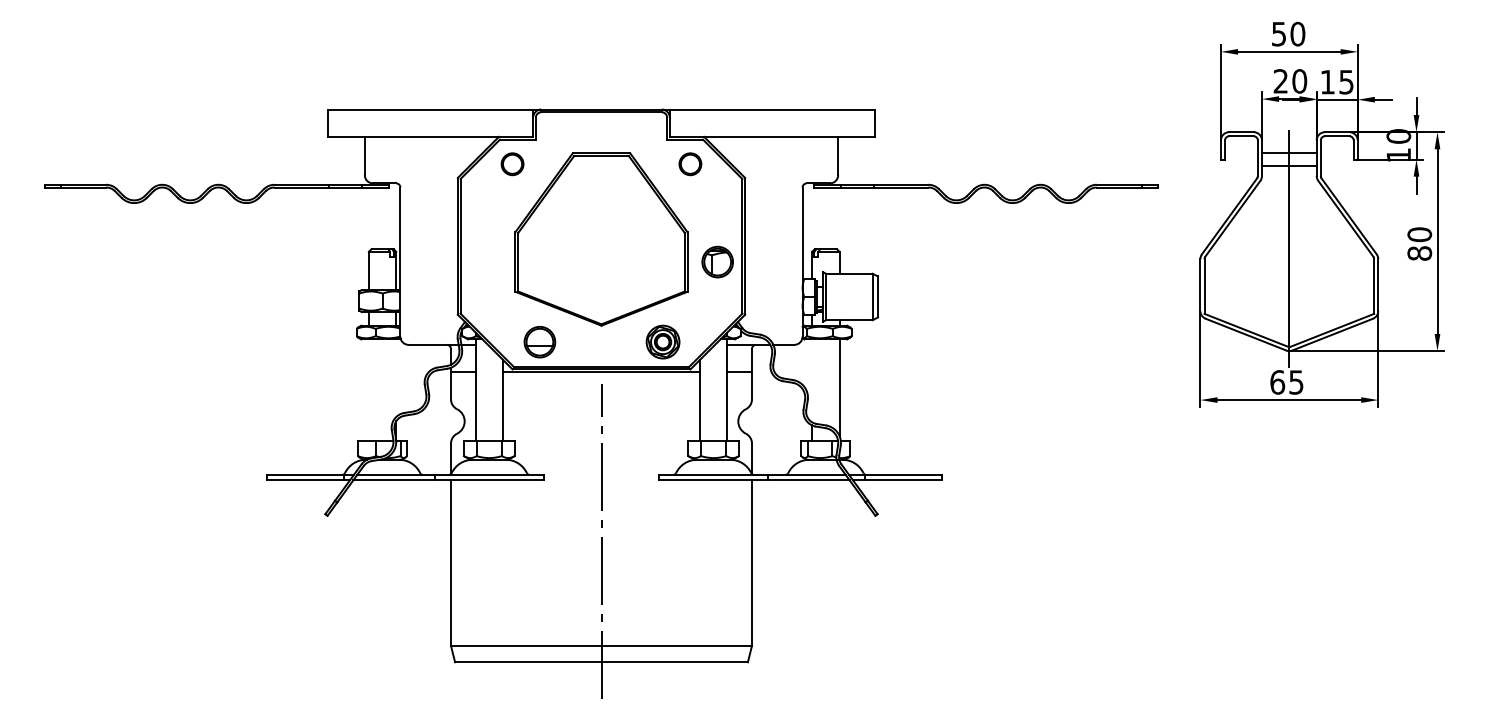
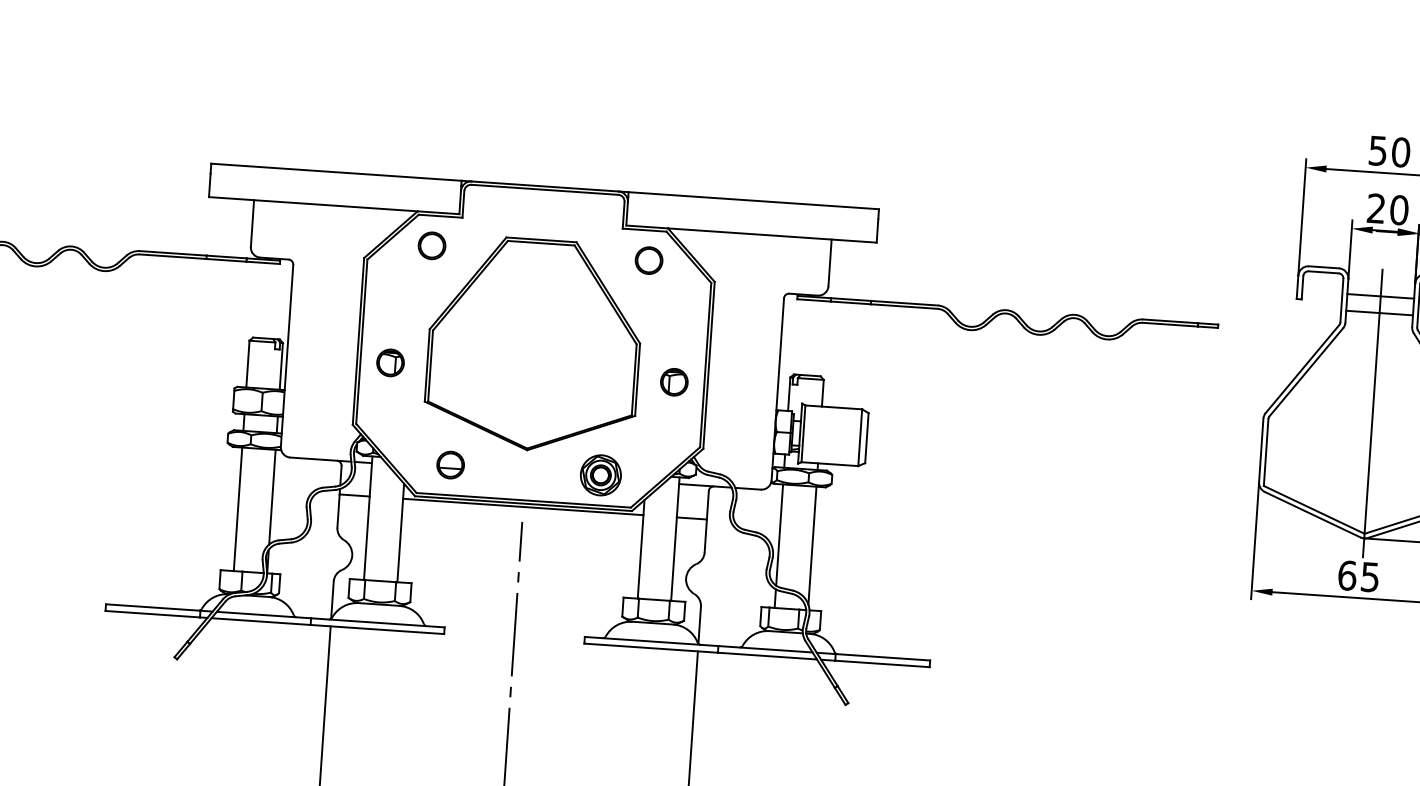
part: (484, 261) -> (389, 362), added
part: (717, 261) -> (674, 381), size x0.71
part: (539, 341) -> (450, 464), size x0.71
line: (396, 377) -> (272, 496), added
line: (812, 380) -> (780, 534), added
line: (368, 389) -> (237, 508), added

